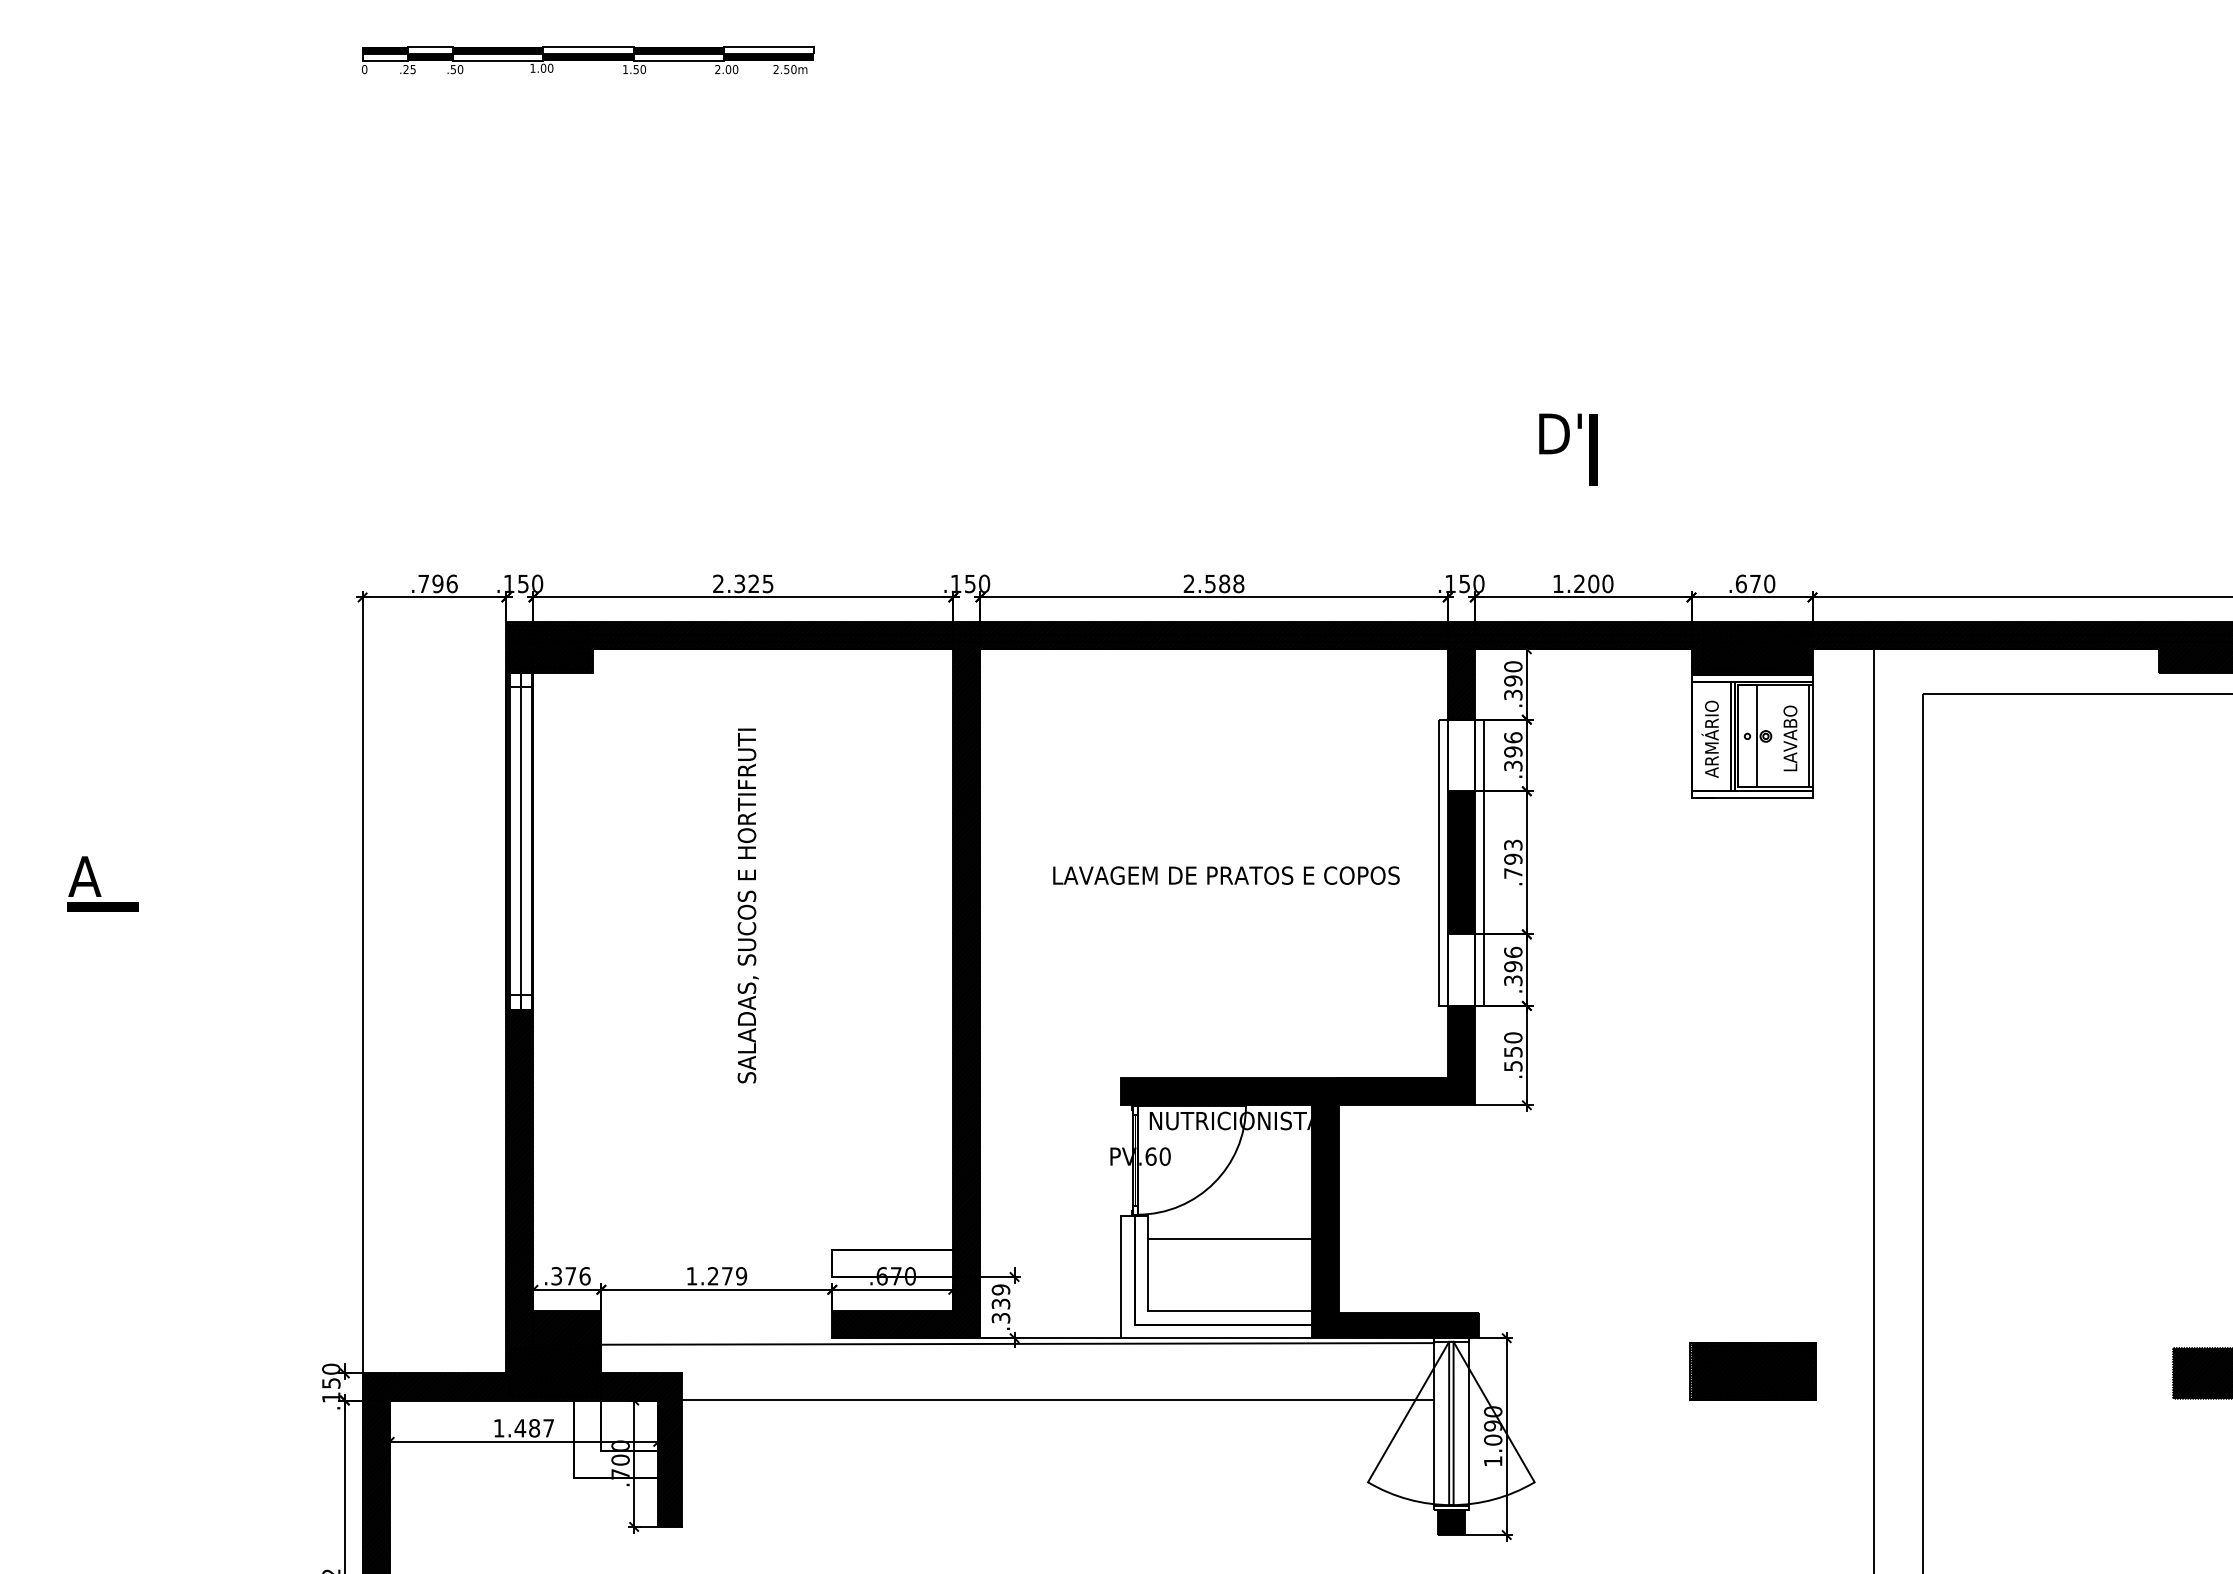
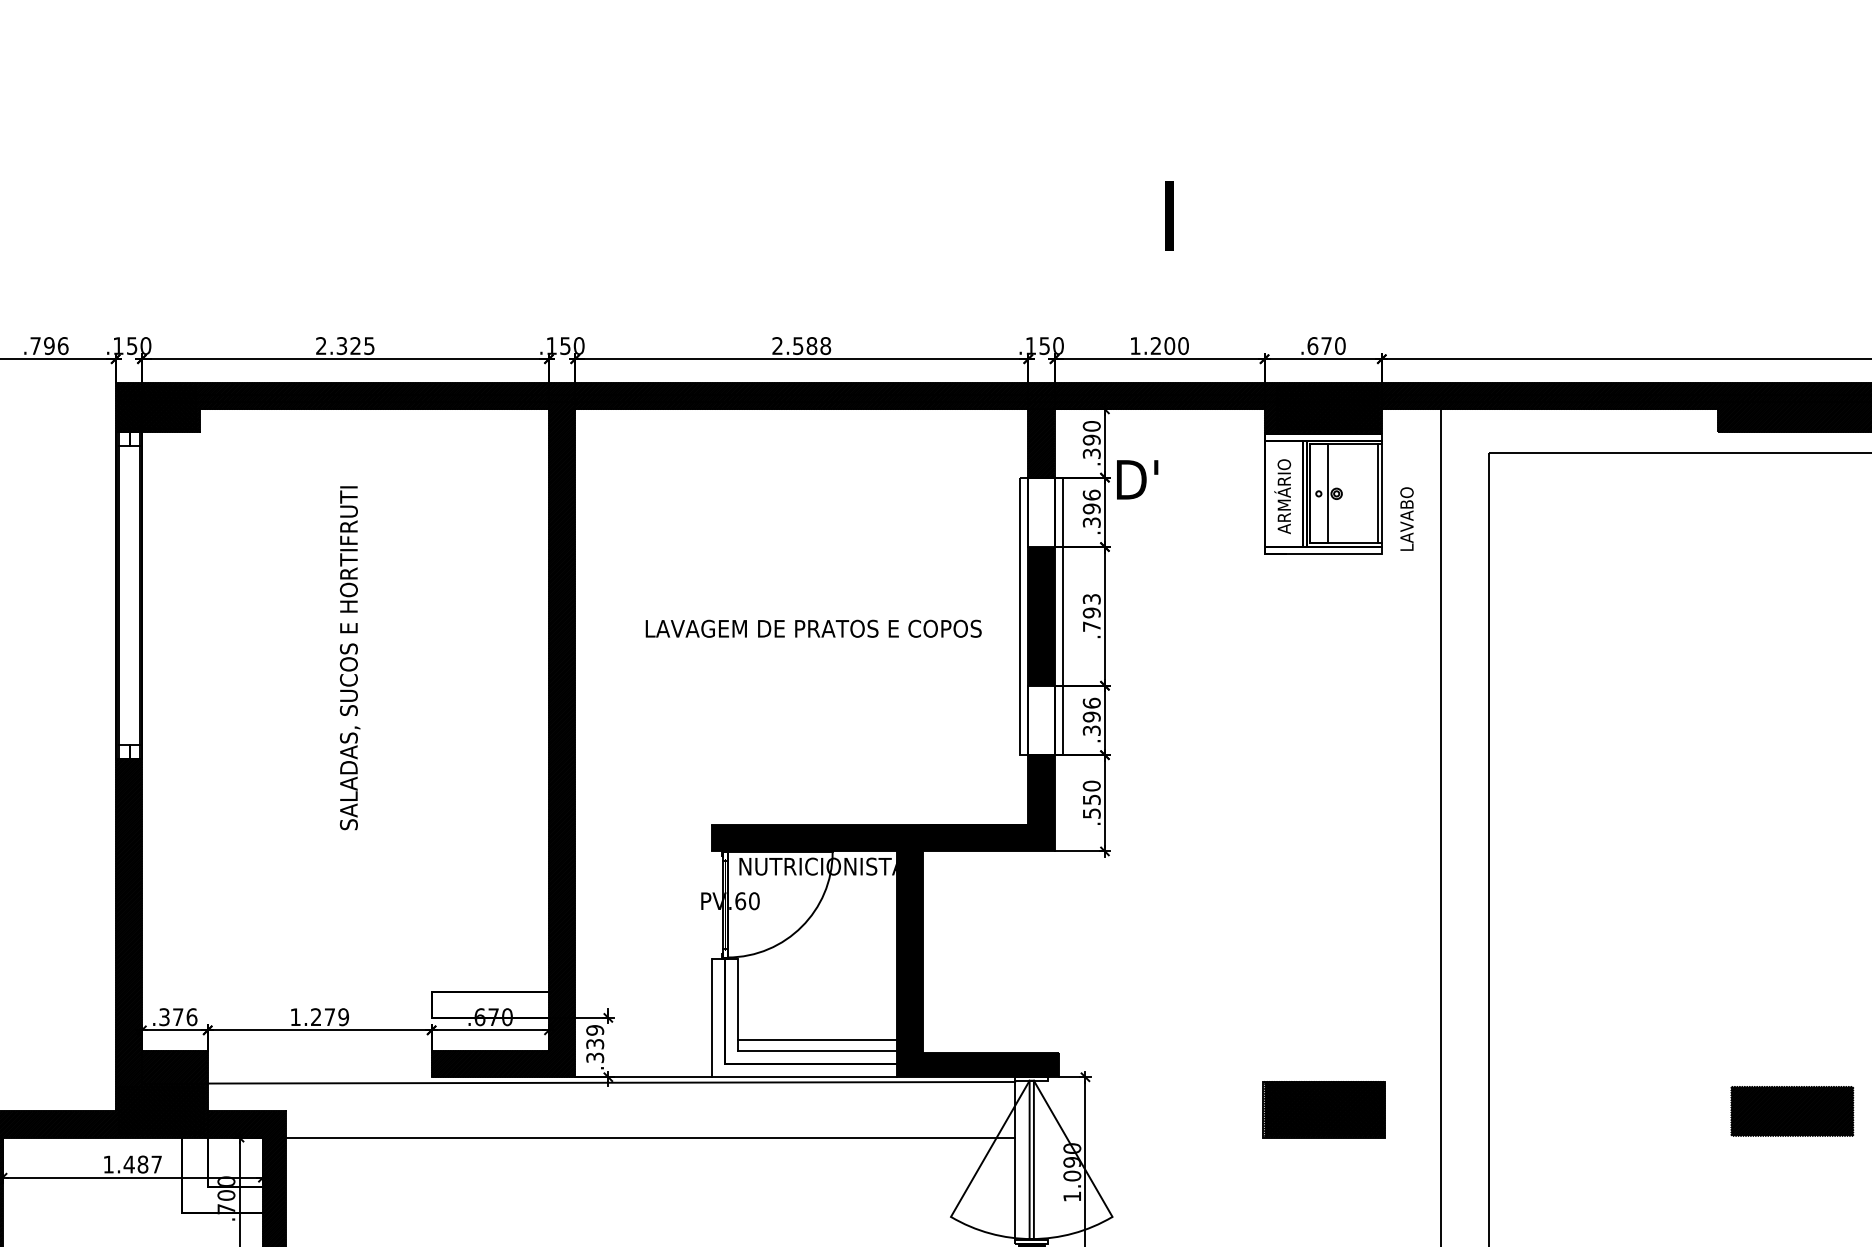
text: (1560, 433) -> (1137, 479), moved
text: (1790, 738) -> (1407, 519), moved
line: (520, 841) -> (129, 595), removed
line: (1230, 1238) -> (817, 1039), moved
line: (1468, 1423) -> (1048, 1159), removed

